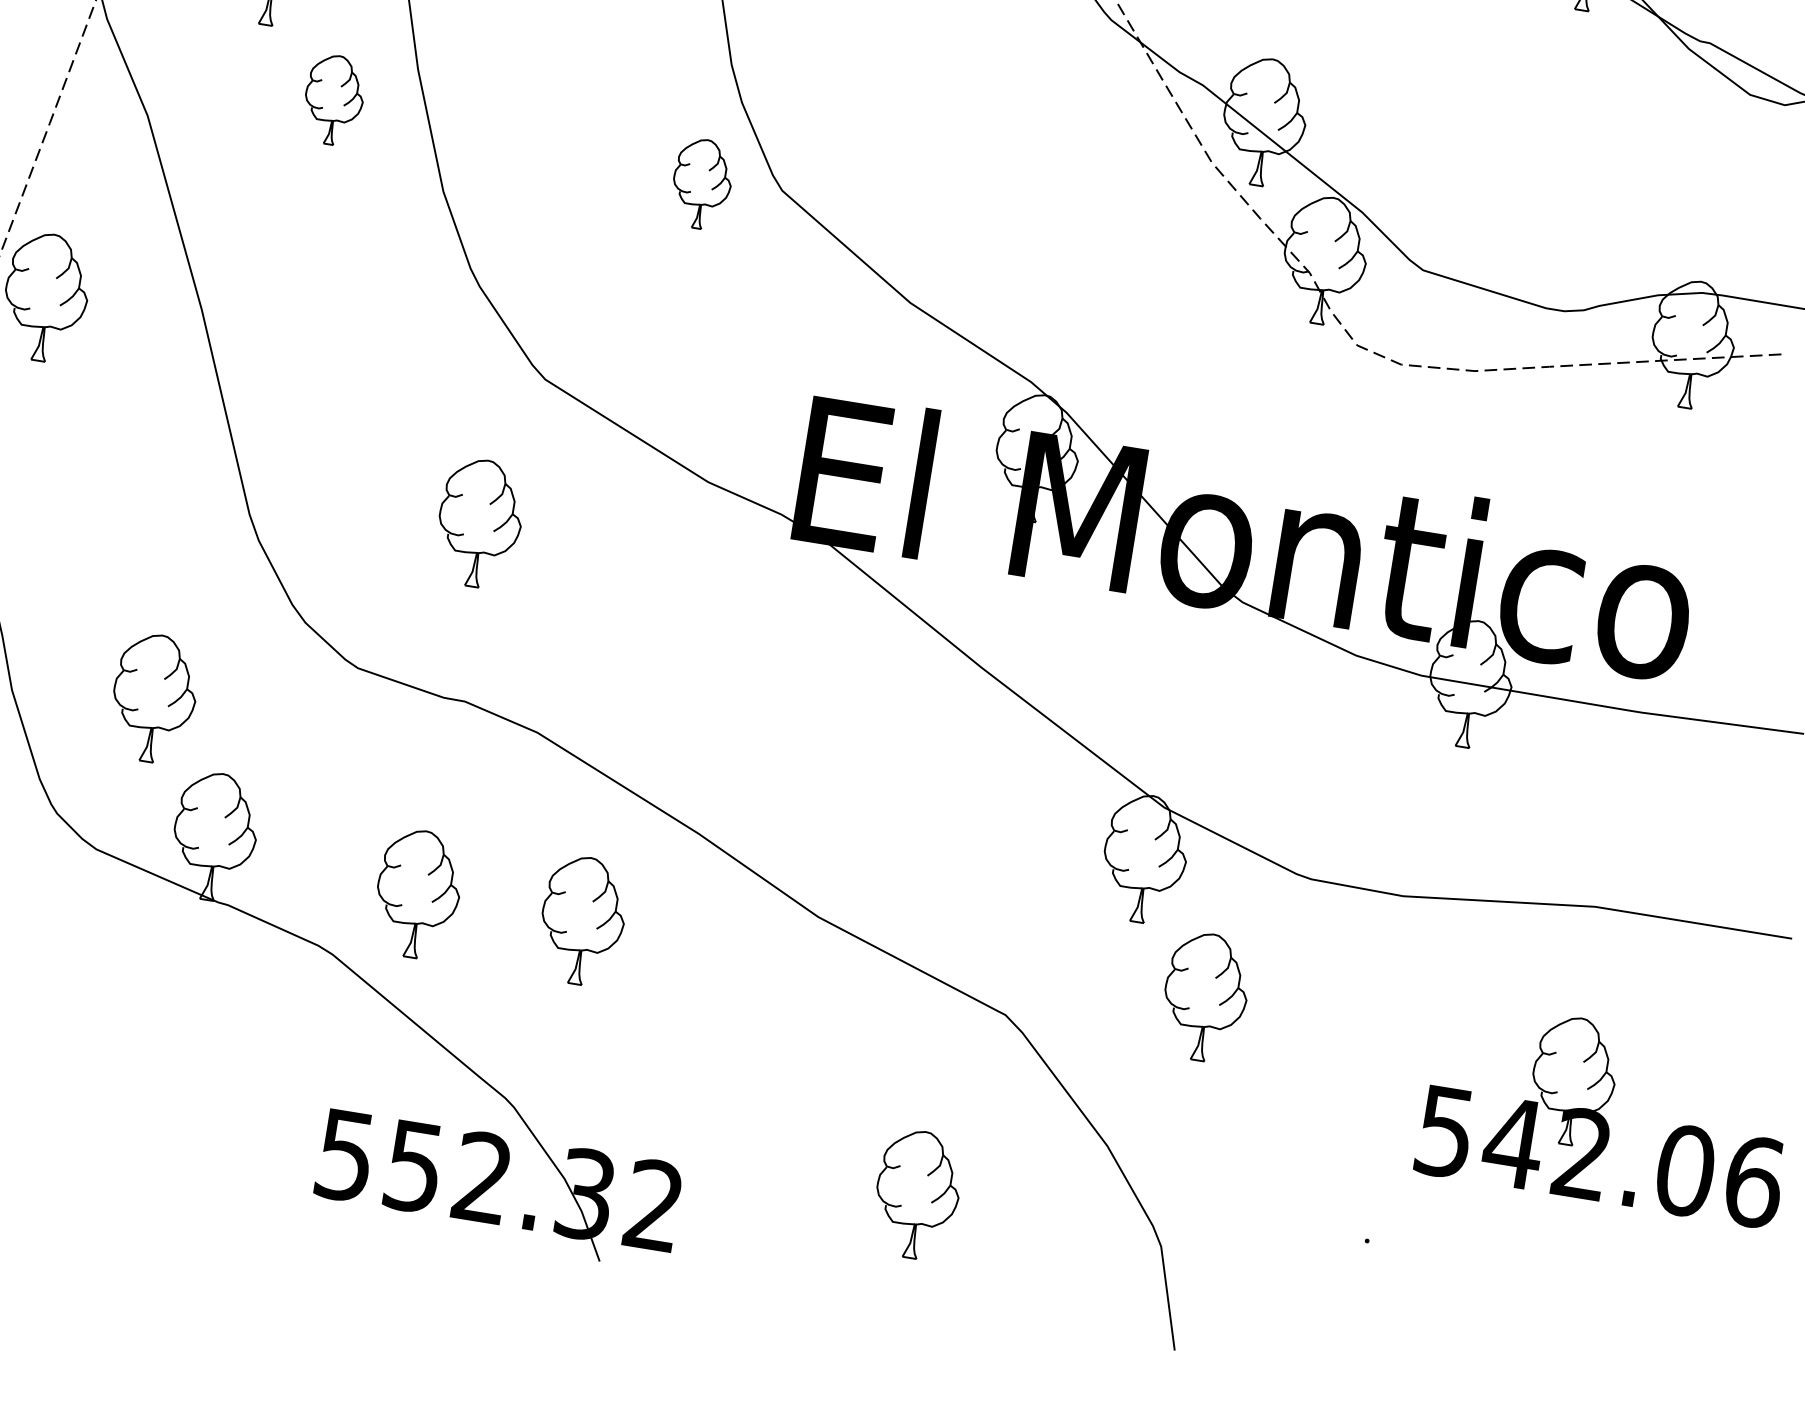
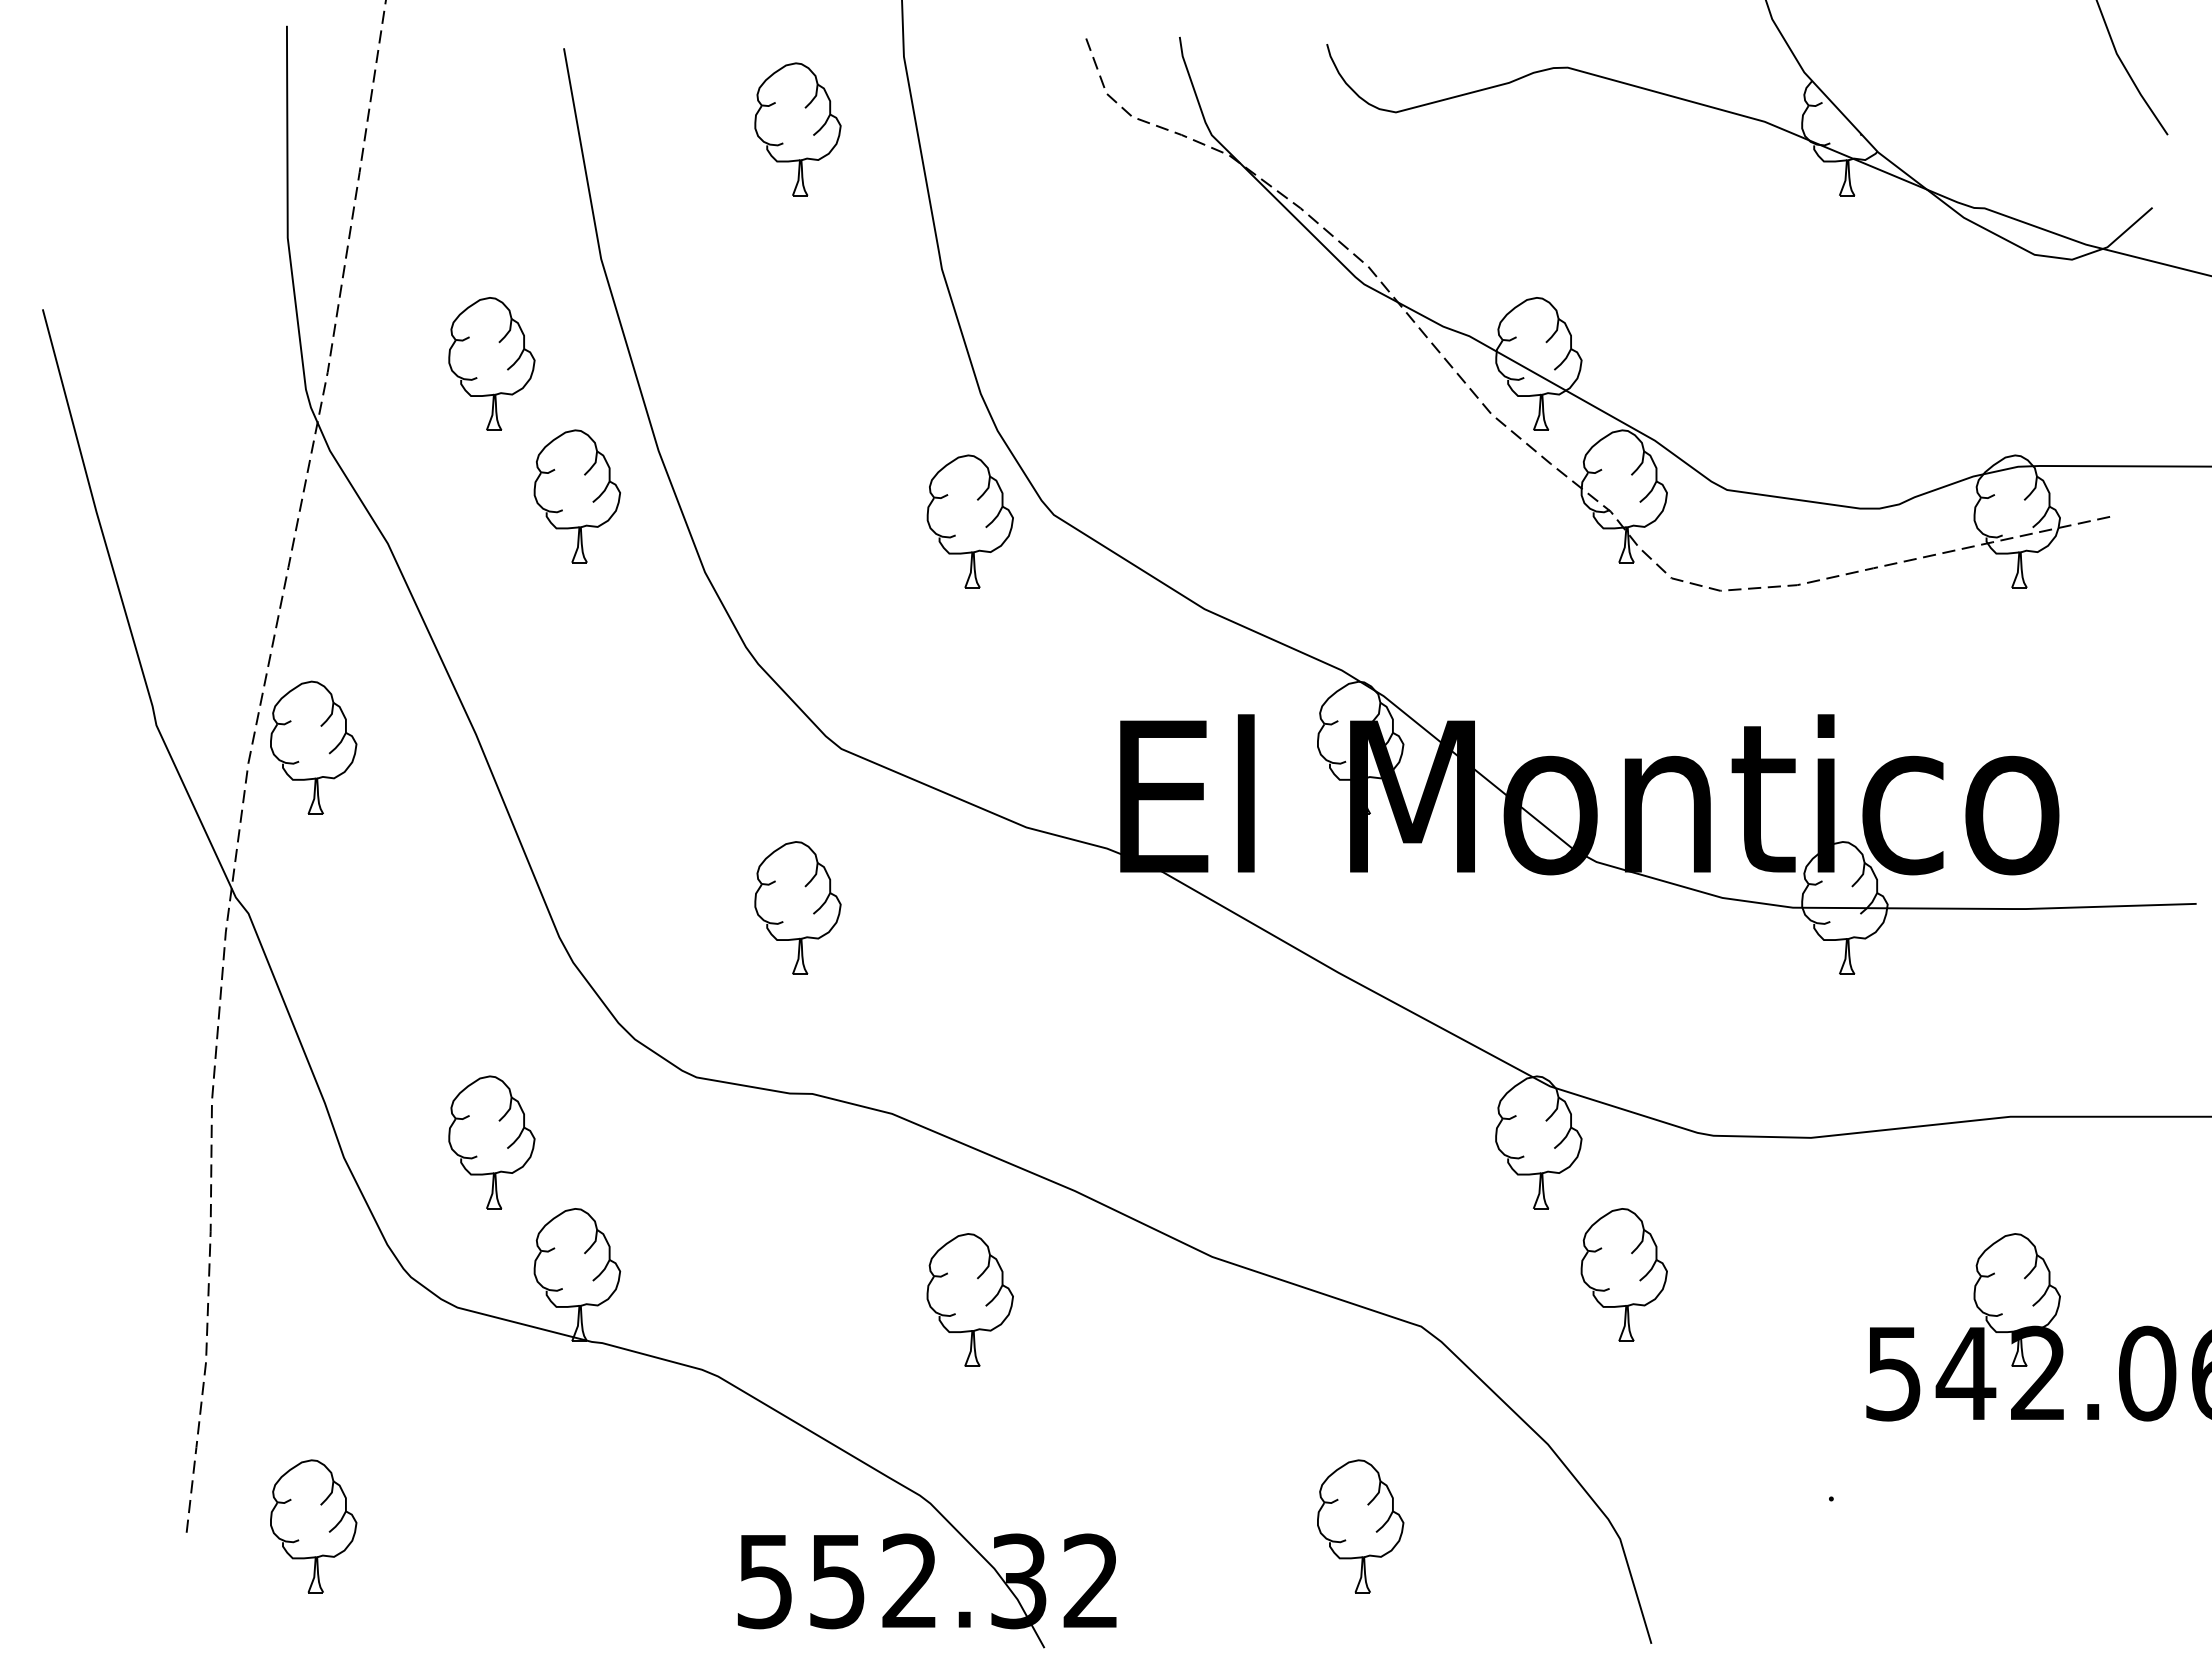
part: (333, 100) -> (576, 496), size x1.43
part: (701, 183) -> (969, 521), size x1.43
part: (417, 893) -> (795, 1299), removed

